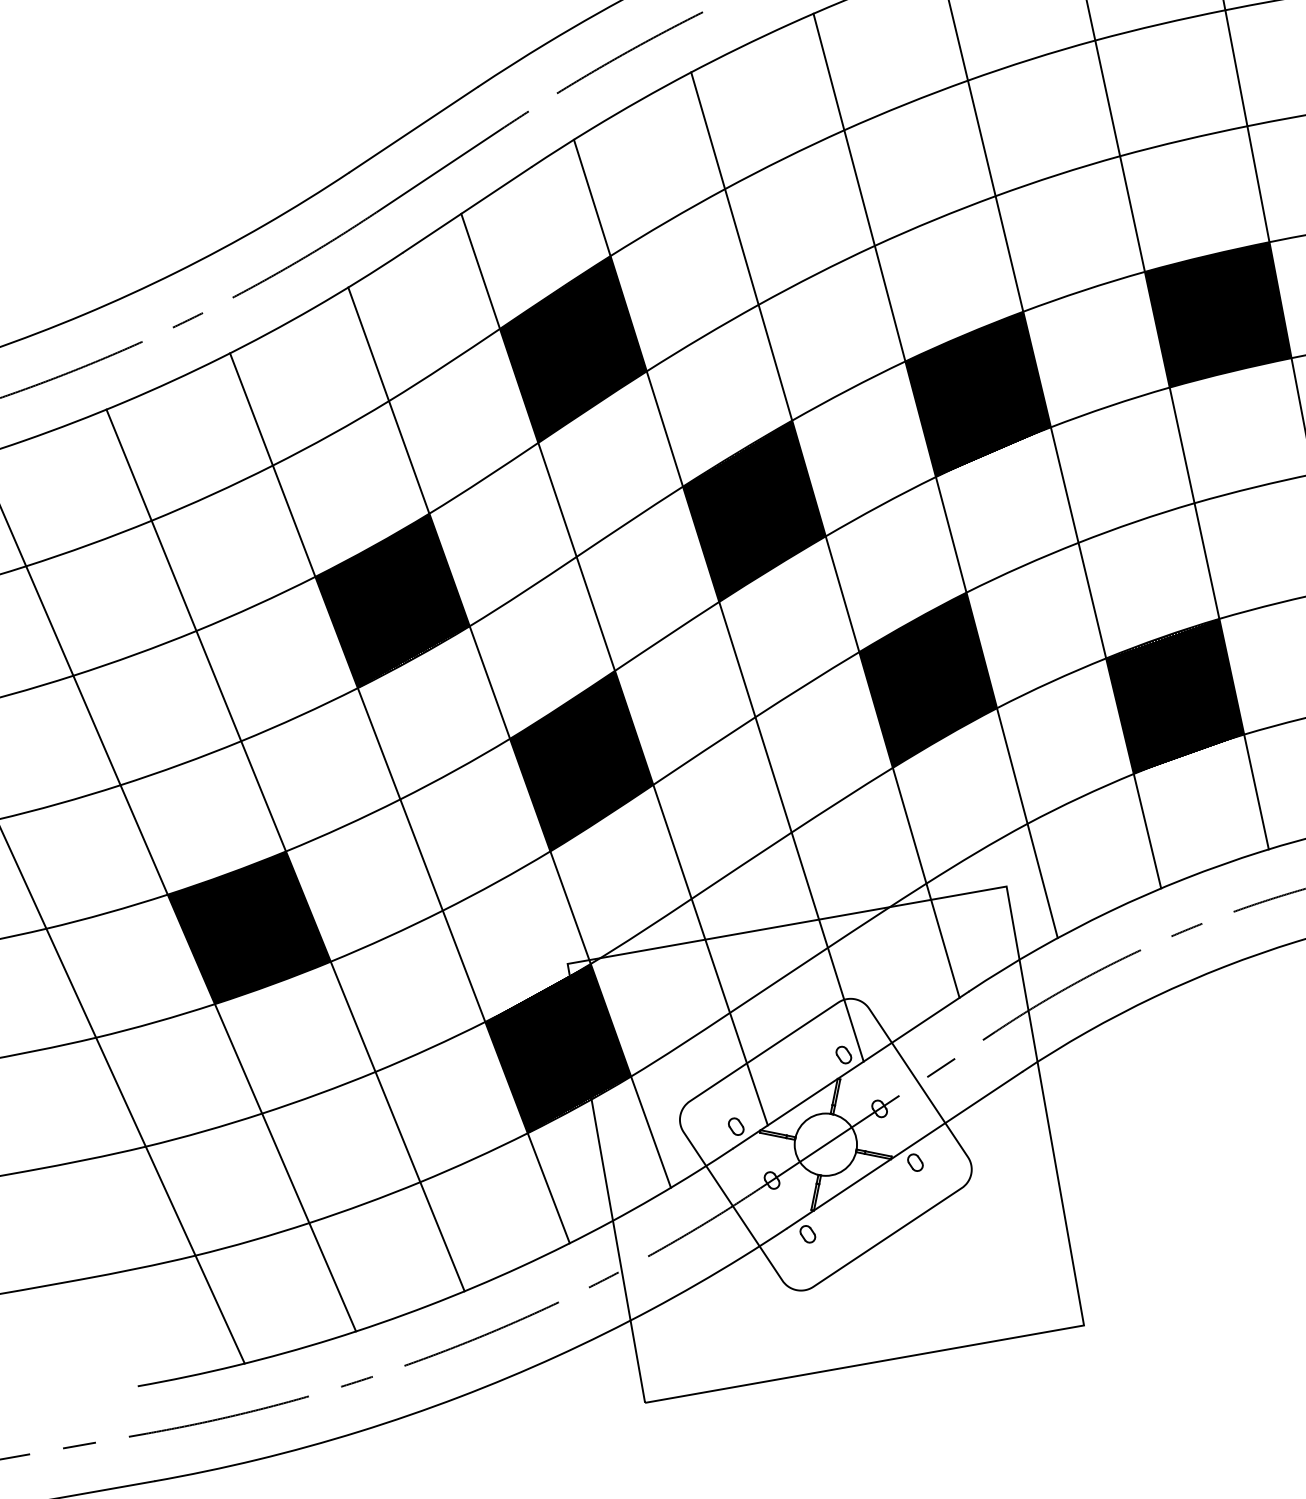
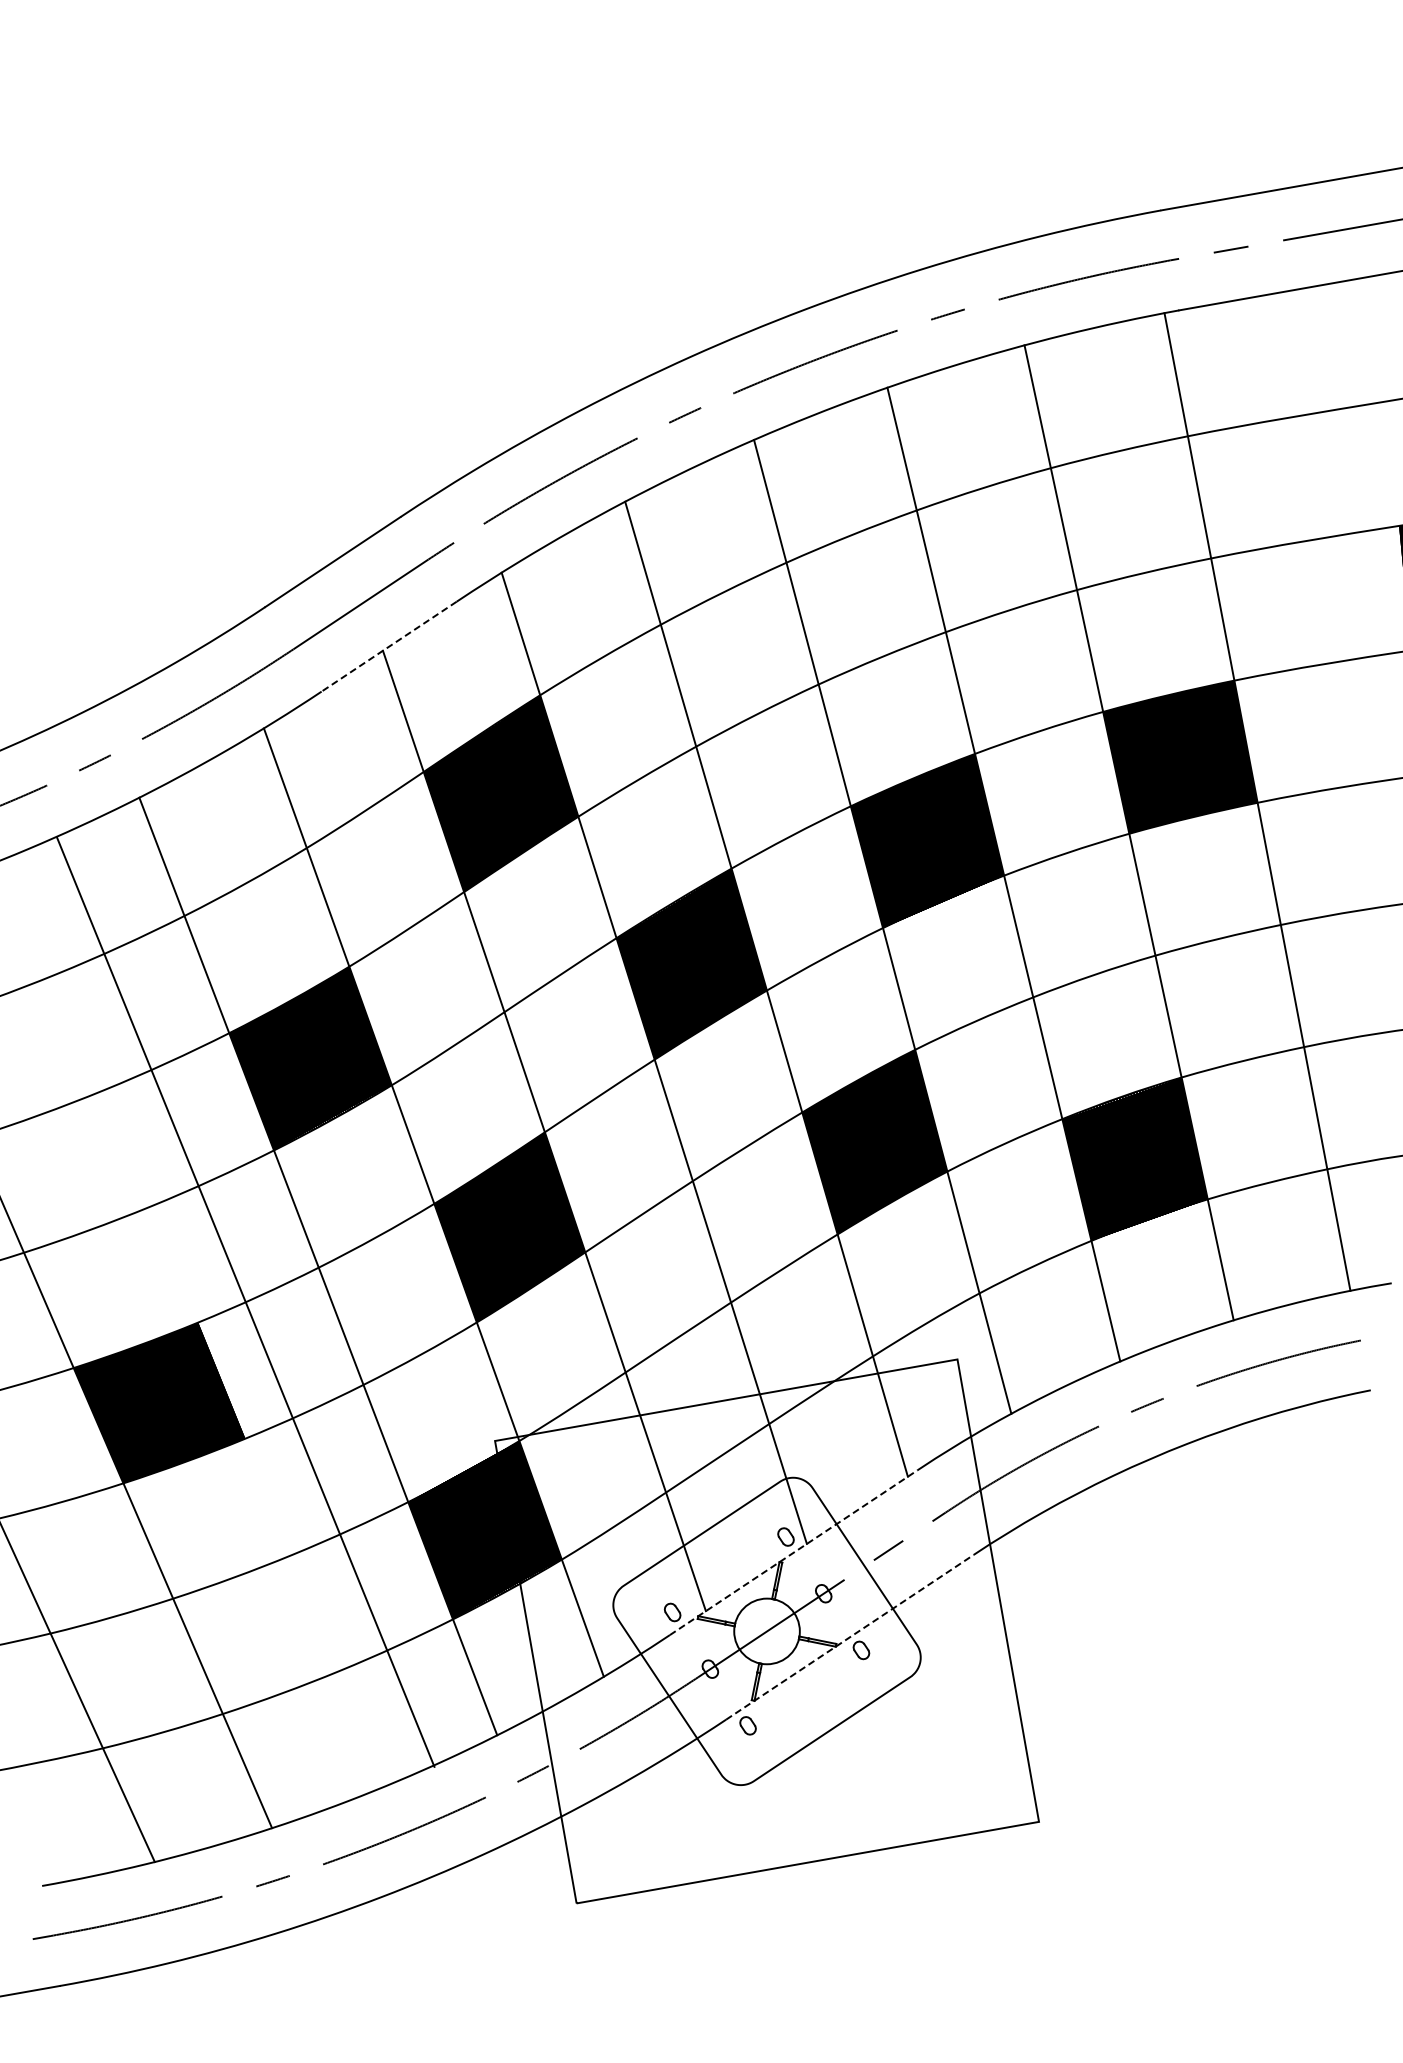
line: (466, 209) -> (388, 646), solid -> dashed
line: (285, 850) -> (245, 1302), moved
line: (850, 1069) -> (793, 1552), solid -> dashed
line: (904, 1150) -> (849, 1637), solid -> dashed

